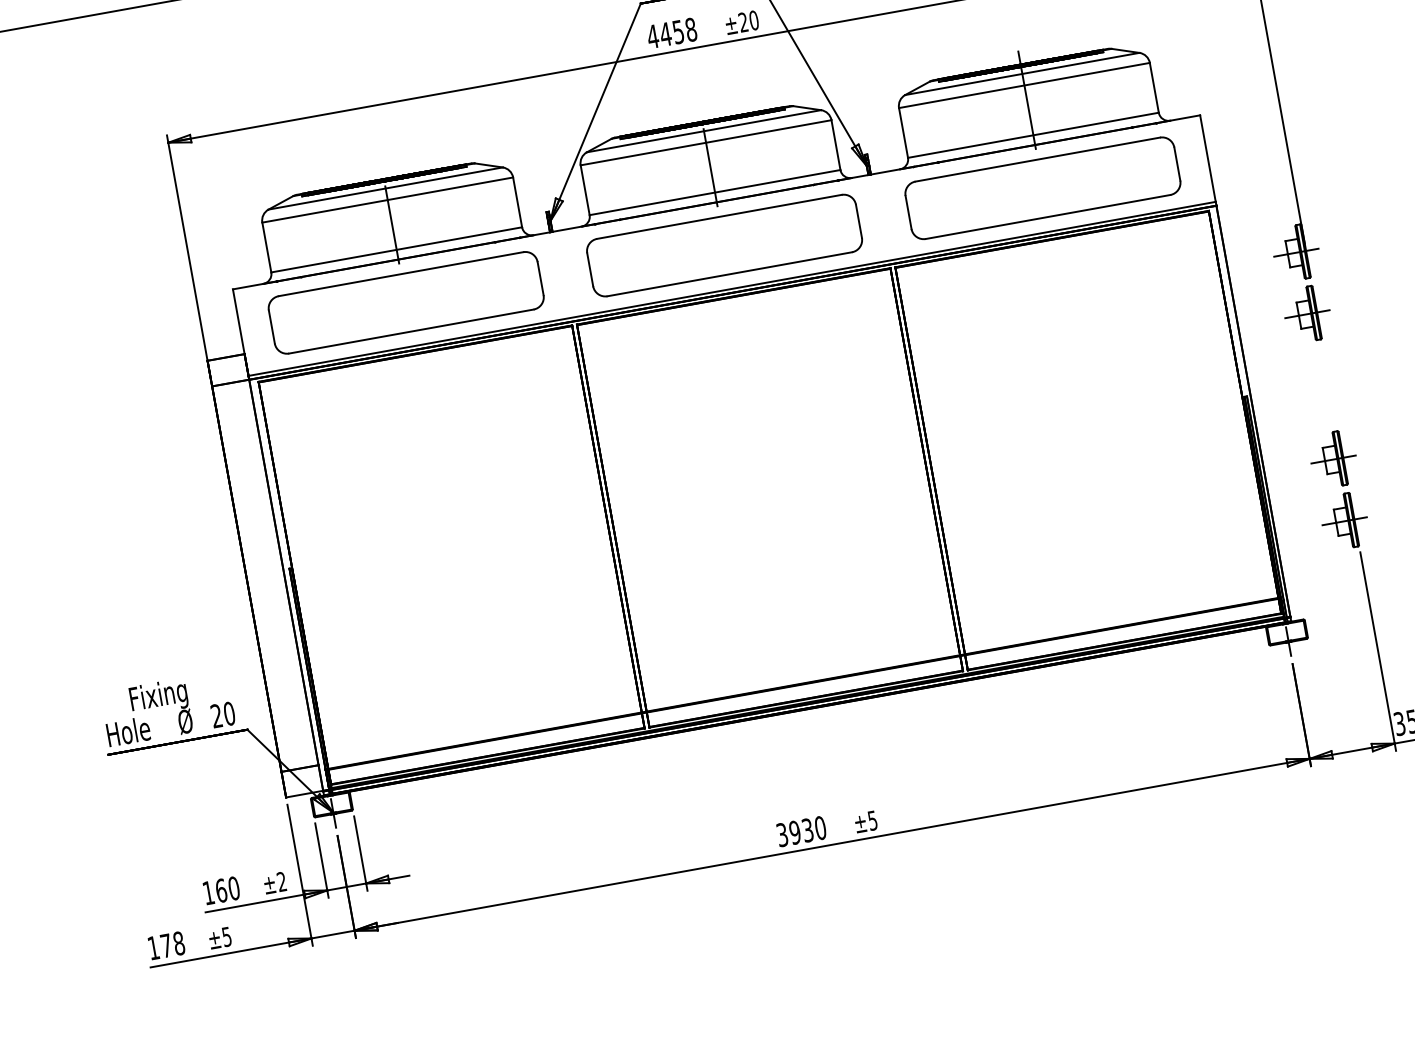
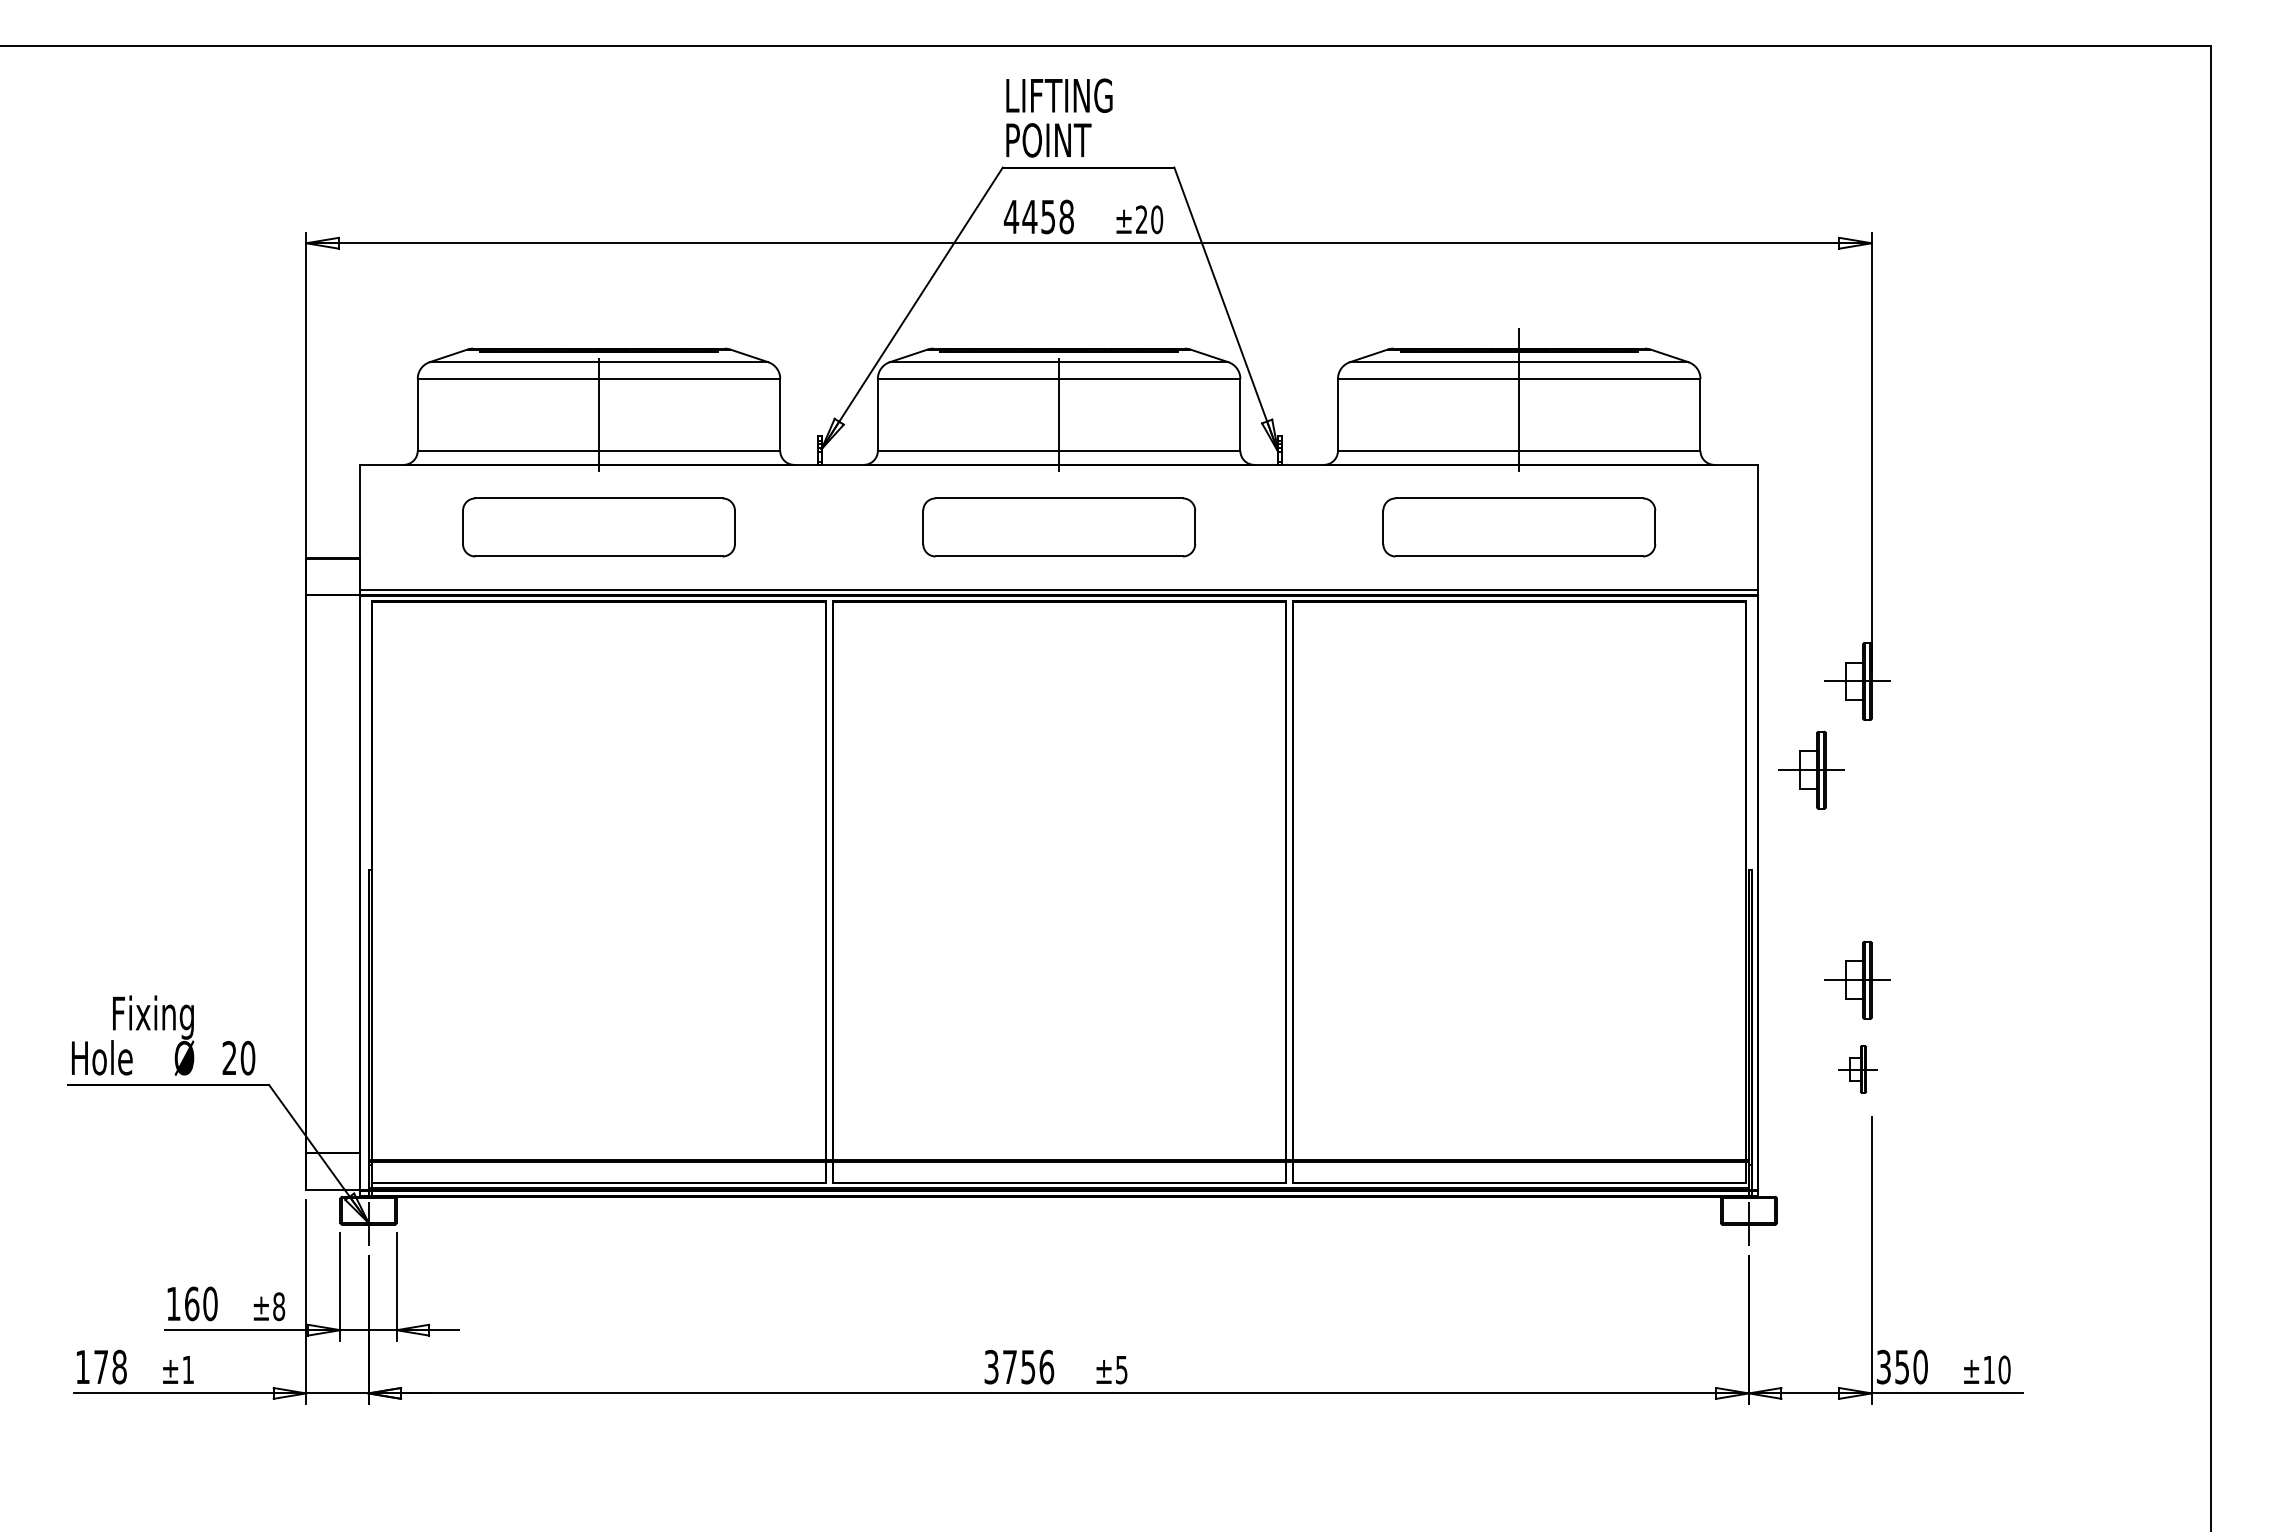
part: (1043, 188) -> (1519, 527), size x0.7
part: (724, 245) -> (1059, 527), size x0.7
part: (405, 302) -> (598, 527), size x0.7
part: (1307, 313) -> (1811, 769), moved
part: (1344, 521) -> (1857, 1069), size x0.6
text: (807, 829) -> (1028, 1366), 3930 -> 3756
text: (282, 881) -> (279, 1306), ±2 -> ±8
text: (226, 937) -> (187, 1370), ±5 -> ±1

